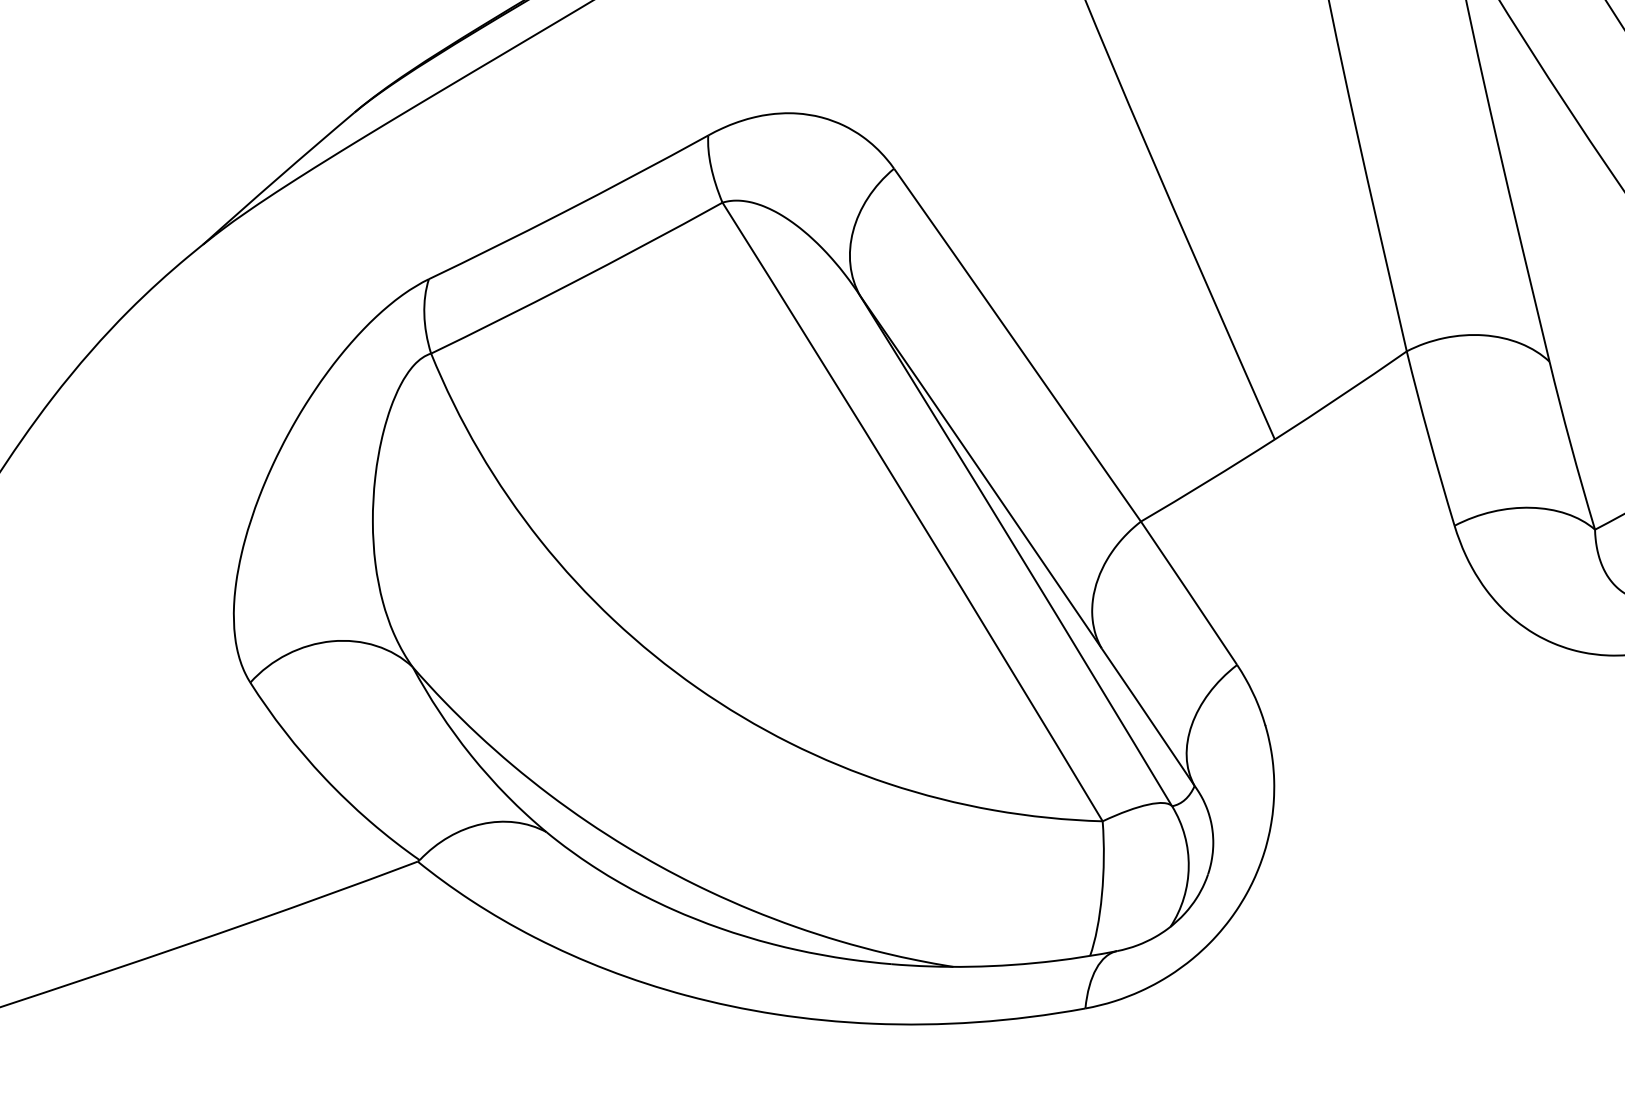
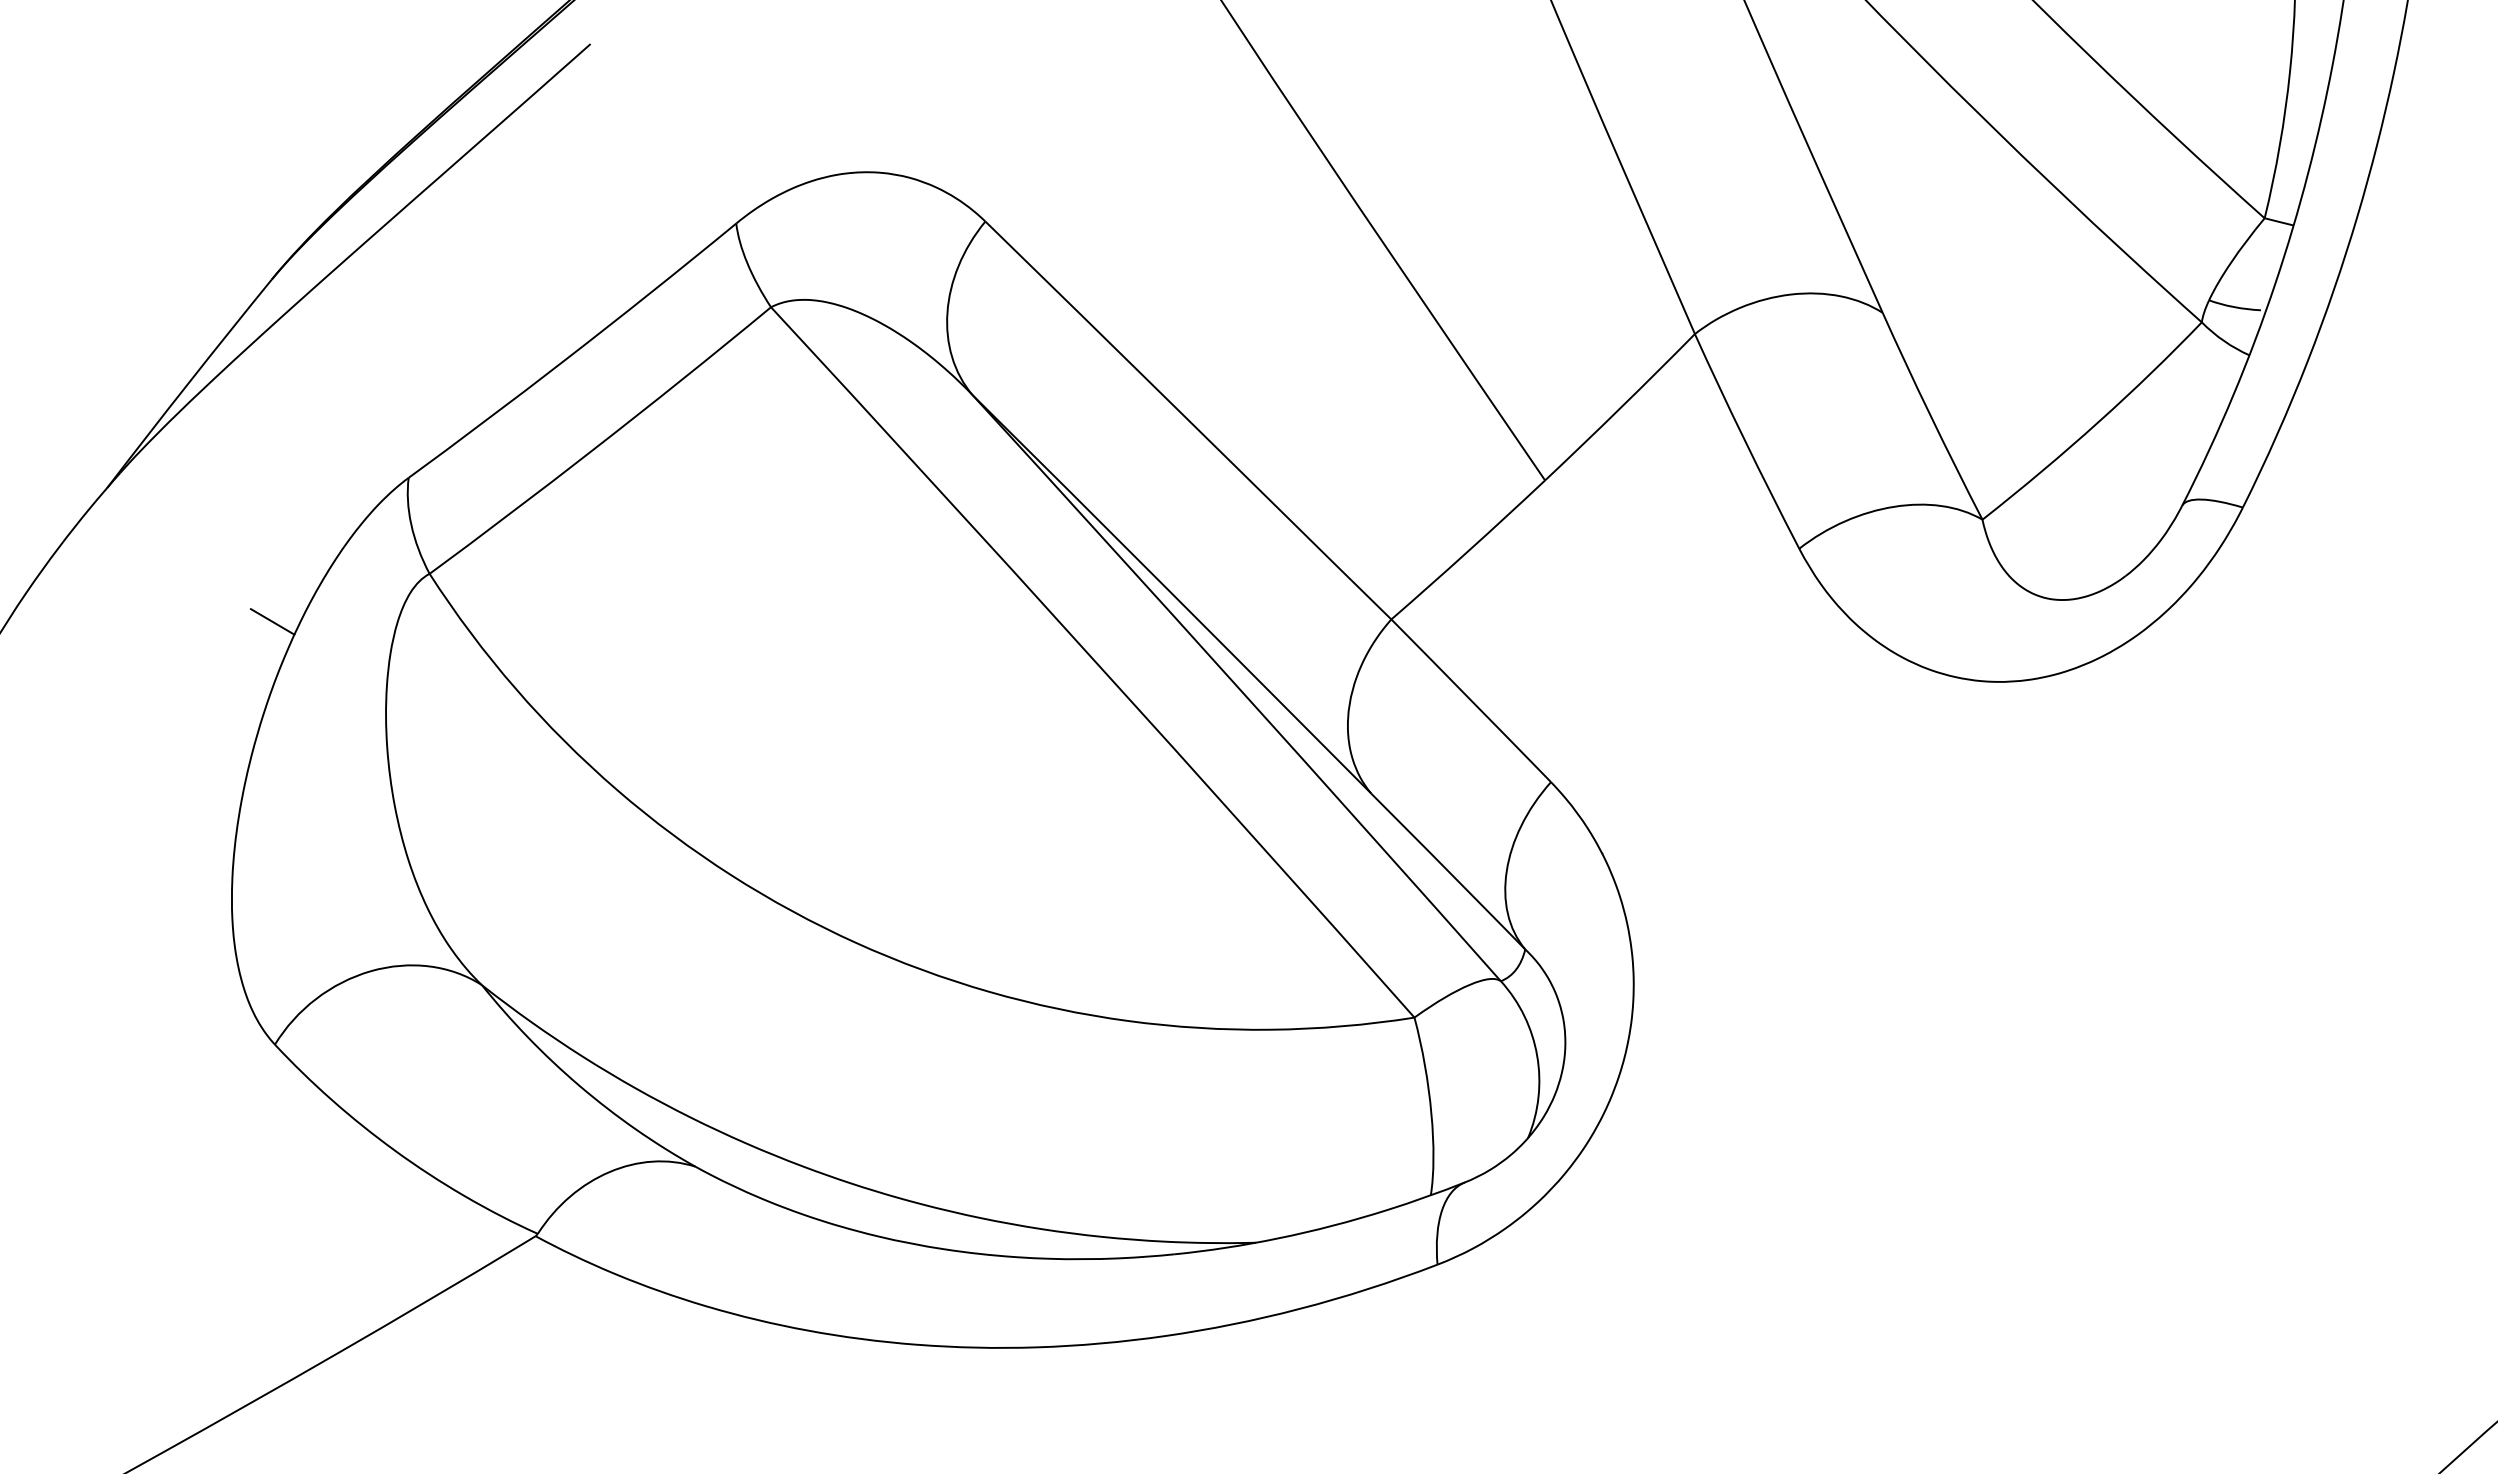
line: (307, 367) -> (272, 621), added

